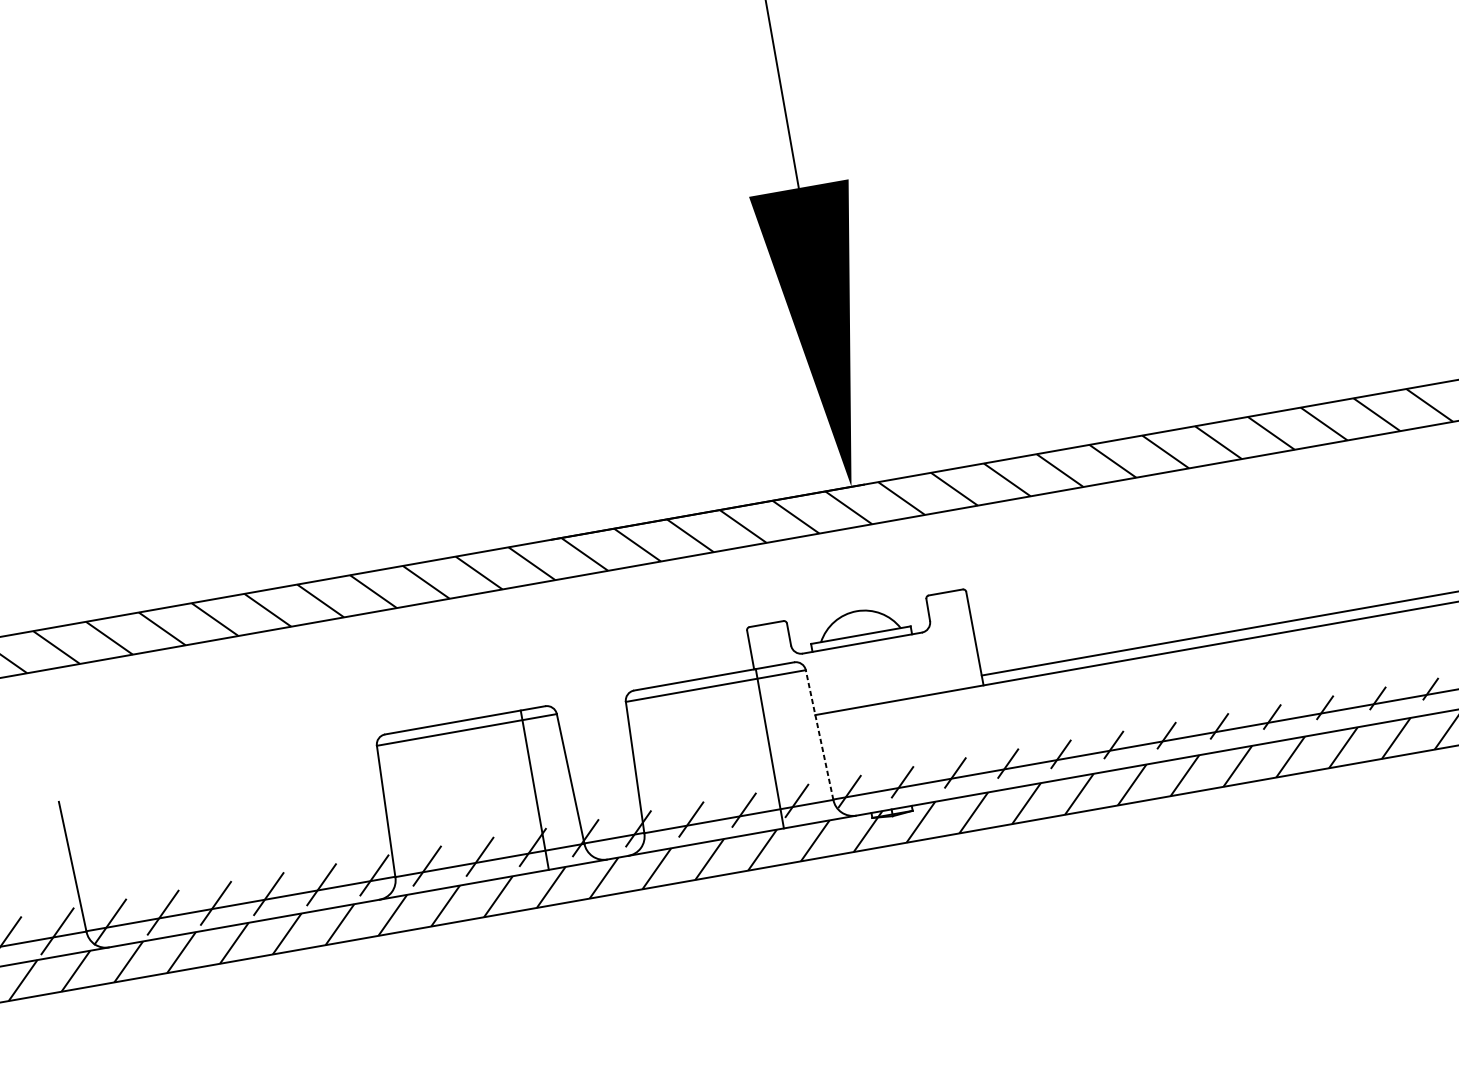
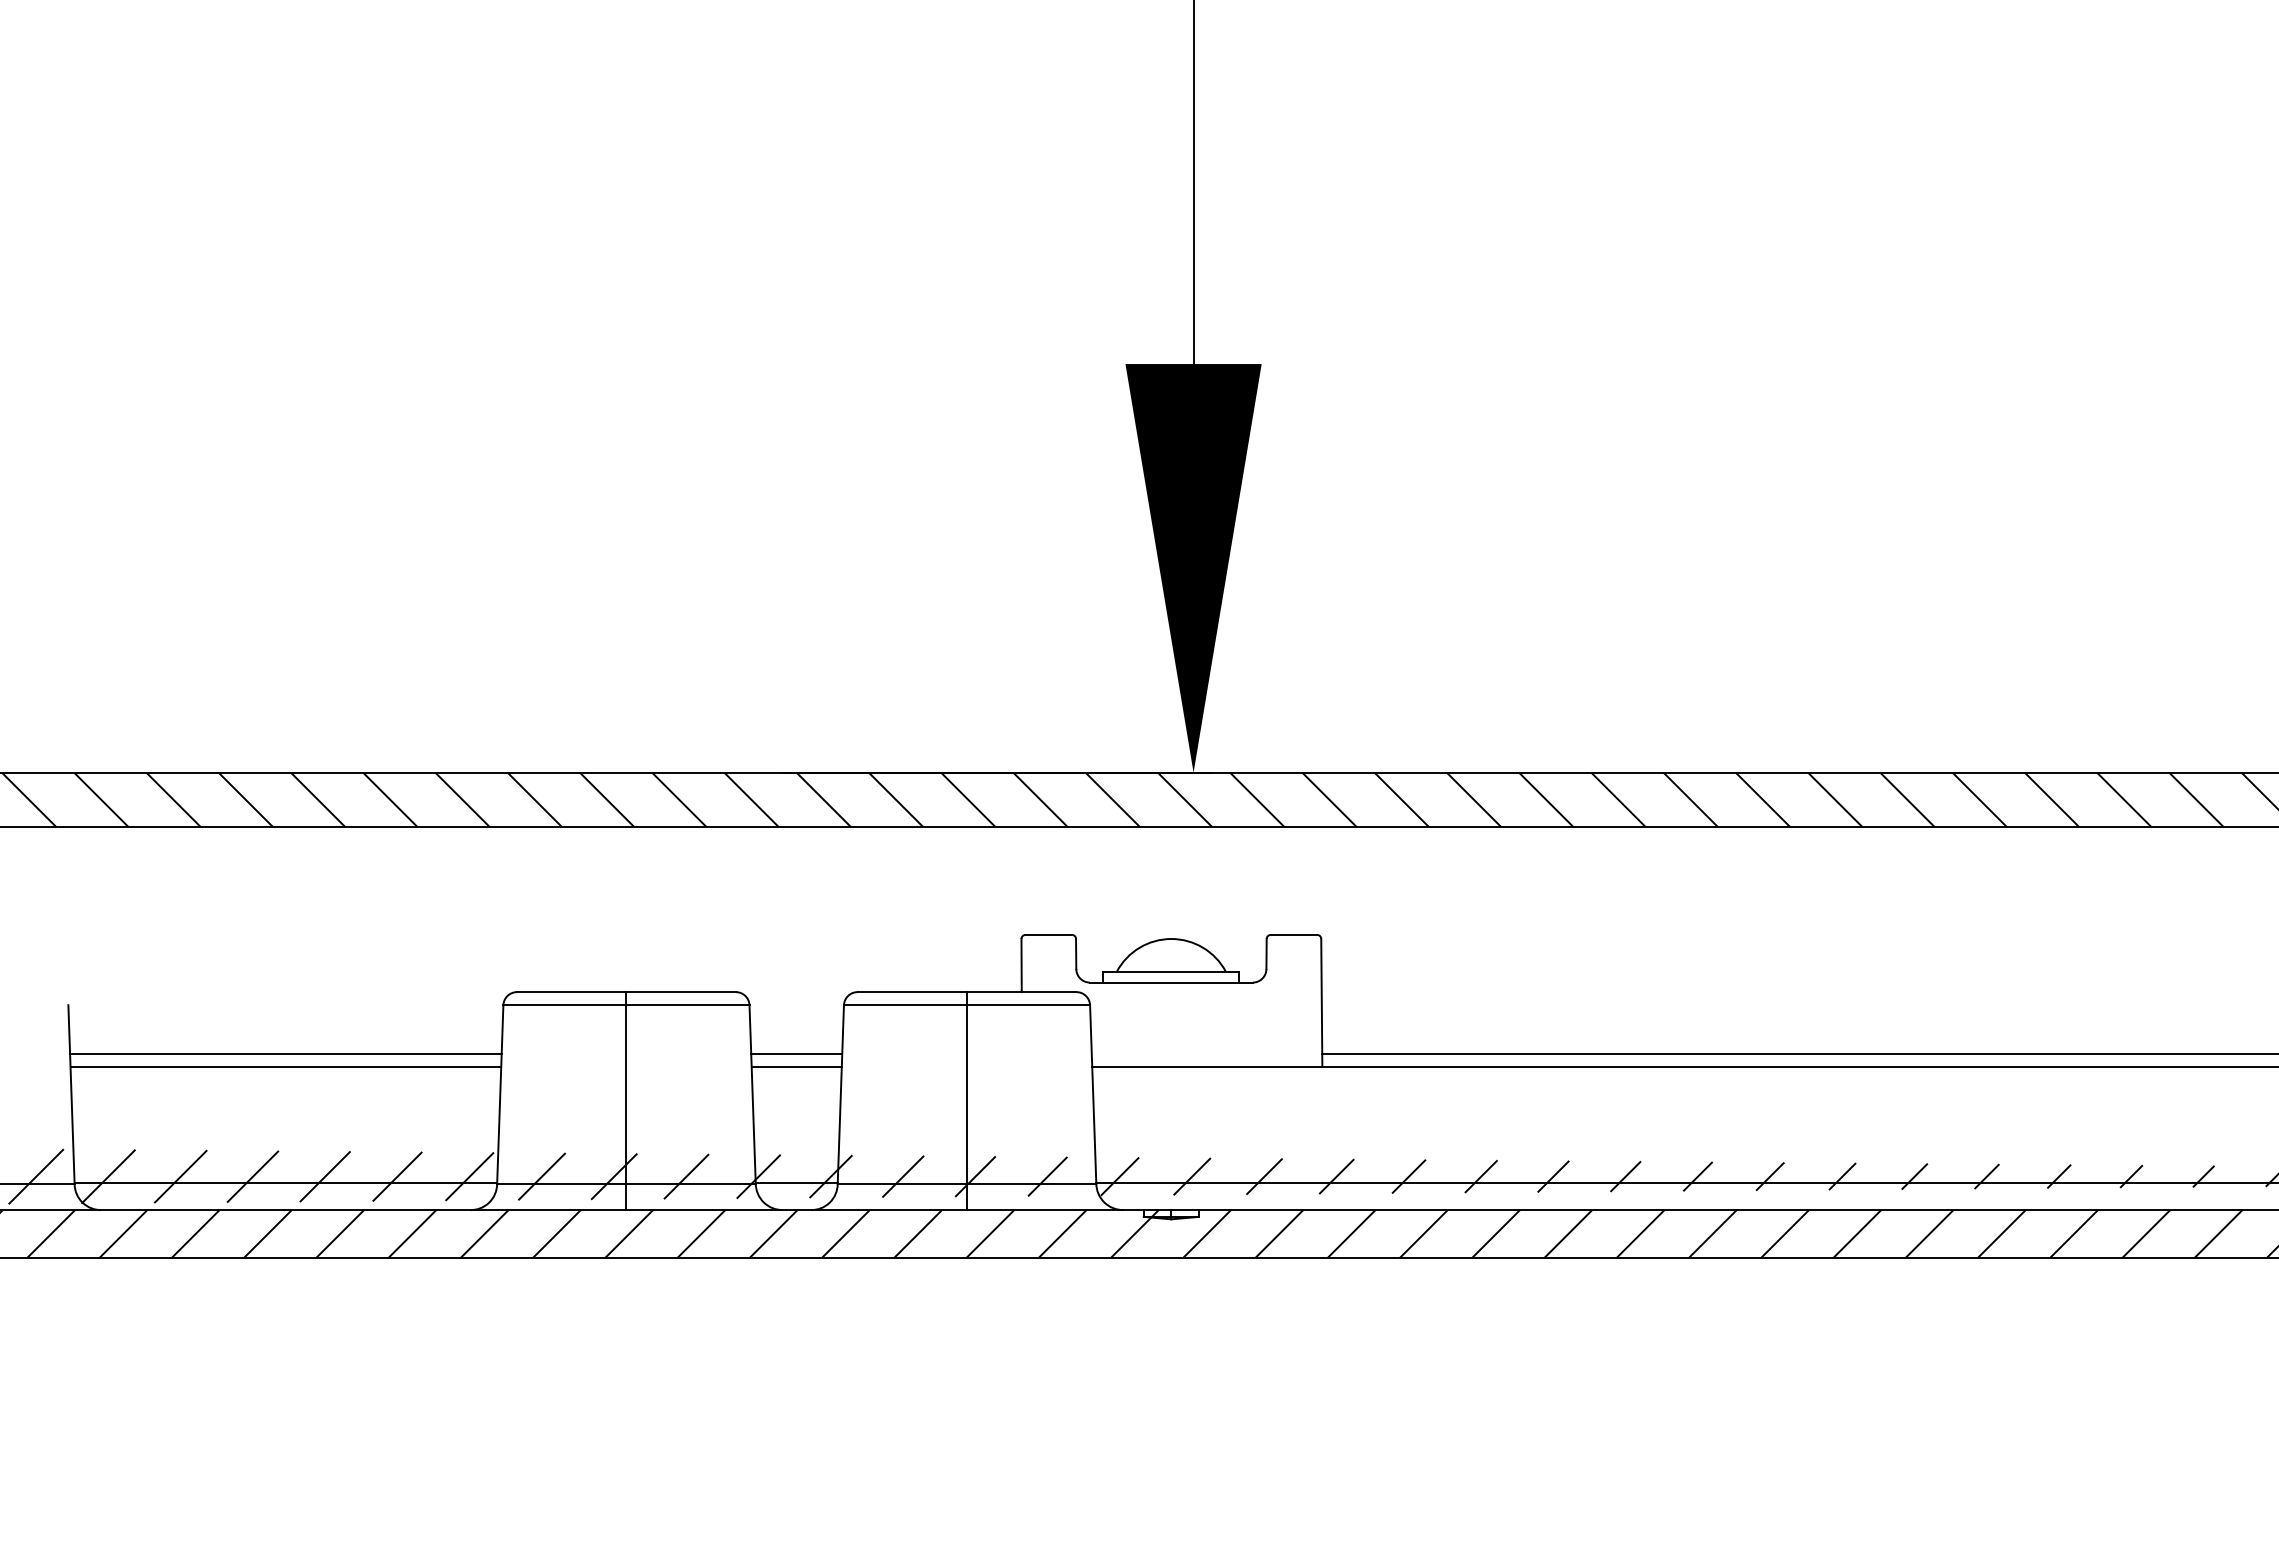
line: (819, 734) -> (1093, 1094), dashed -> solid
line: (597, 743) -> (796, 1053), added
line: (770, 748) -> (967, 1101), moved
line: (599, 753) -> (796, 1067), added
line: (534, 790) -> (626, 1101), moved
line: (223, 809) -> (285, 1053), added
line: (225, 819) -> (285, 1067), added

